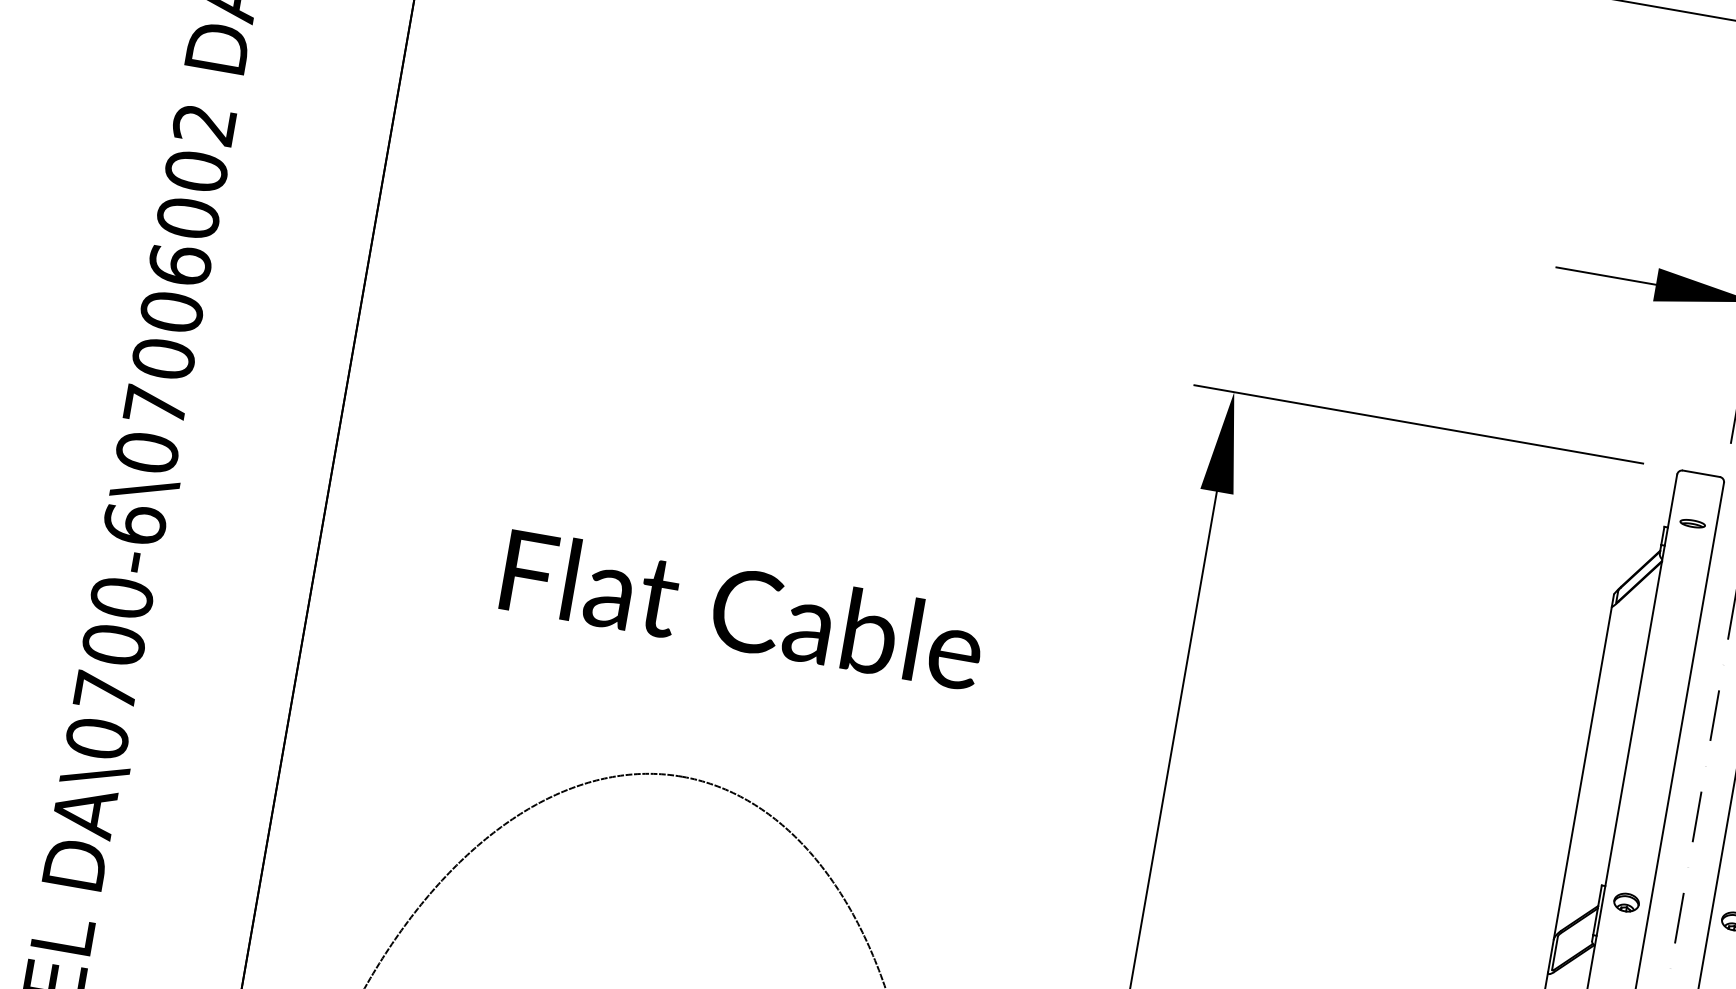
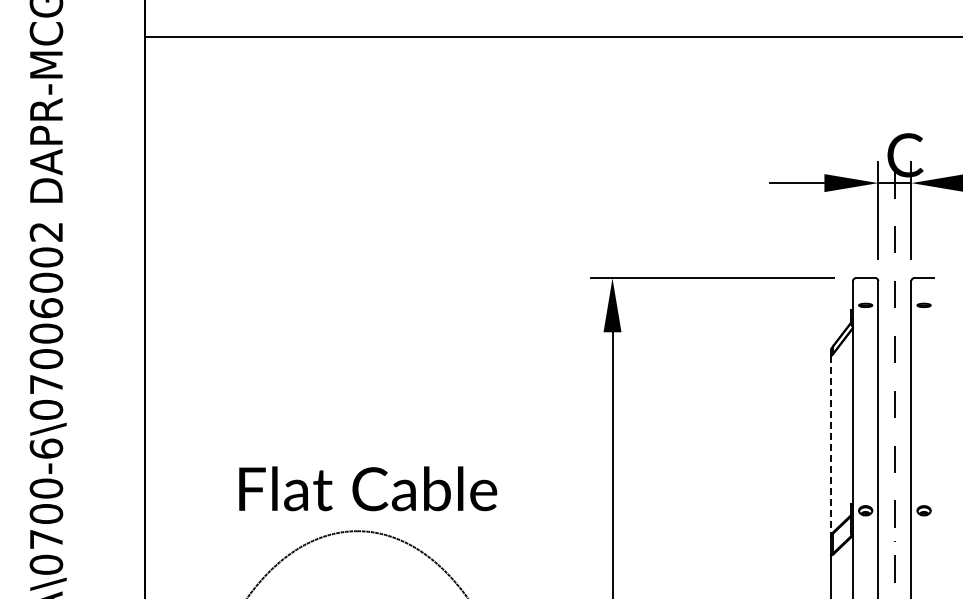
text: (743, 609) -> (368, 488), moved
line: (1582, 774) -> (830, 447), solid -> dashed

